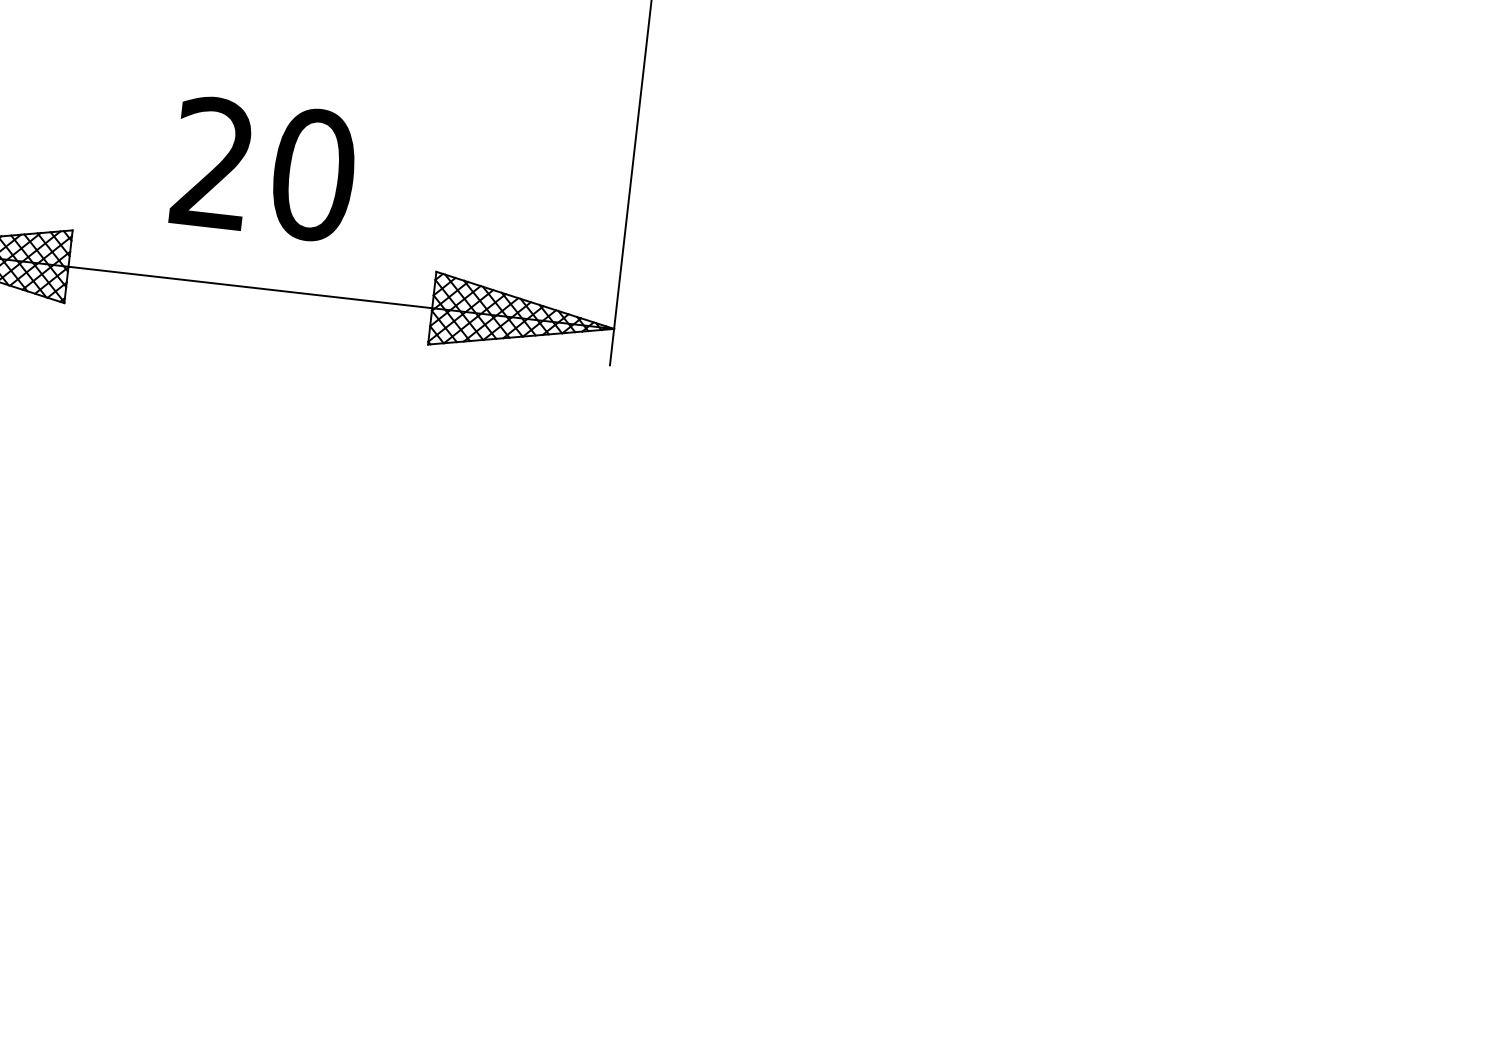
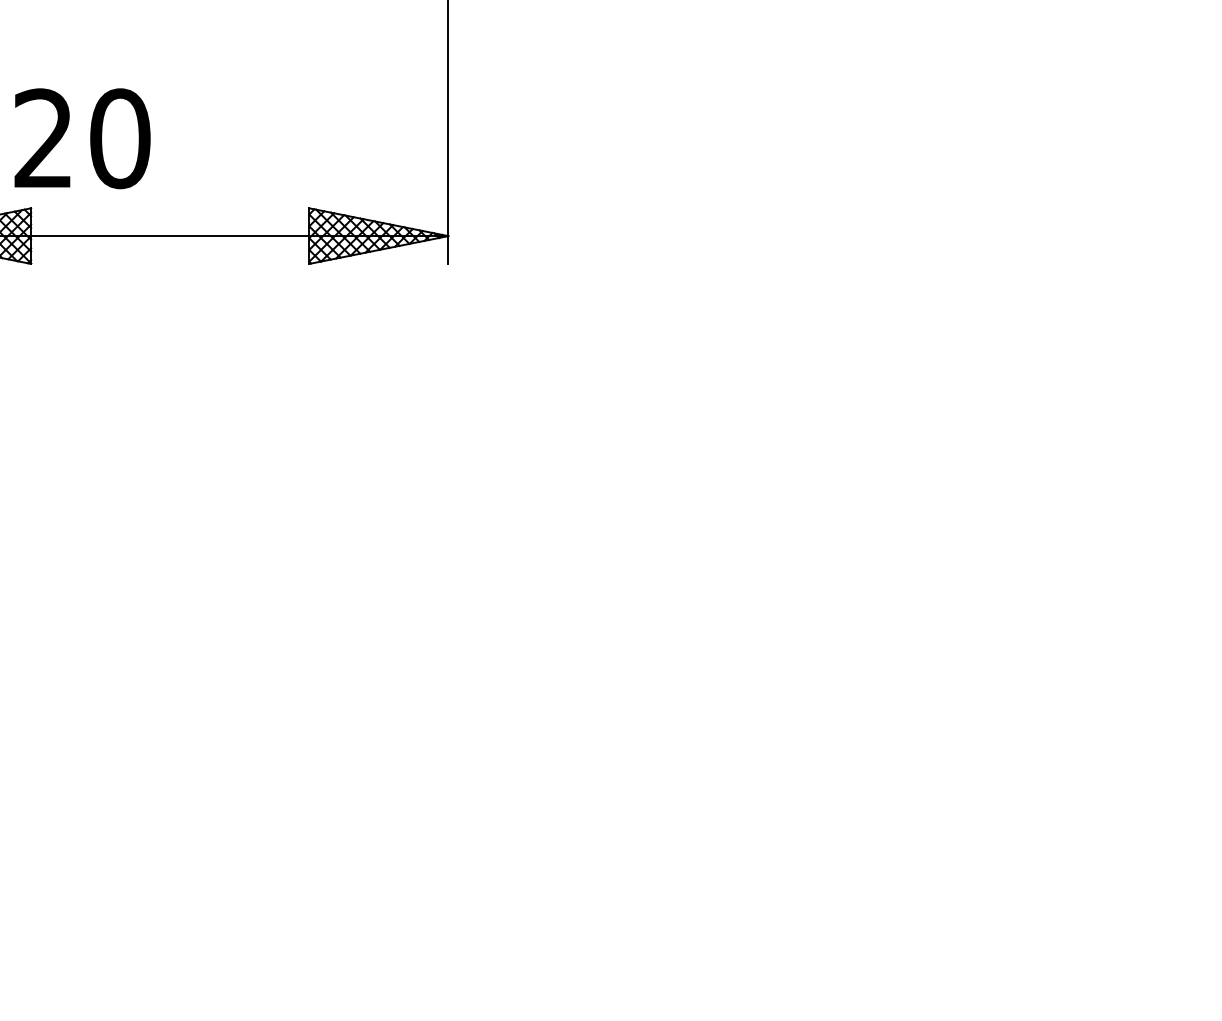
text: (264, 169) -> (82, 138), moved

